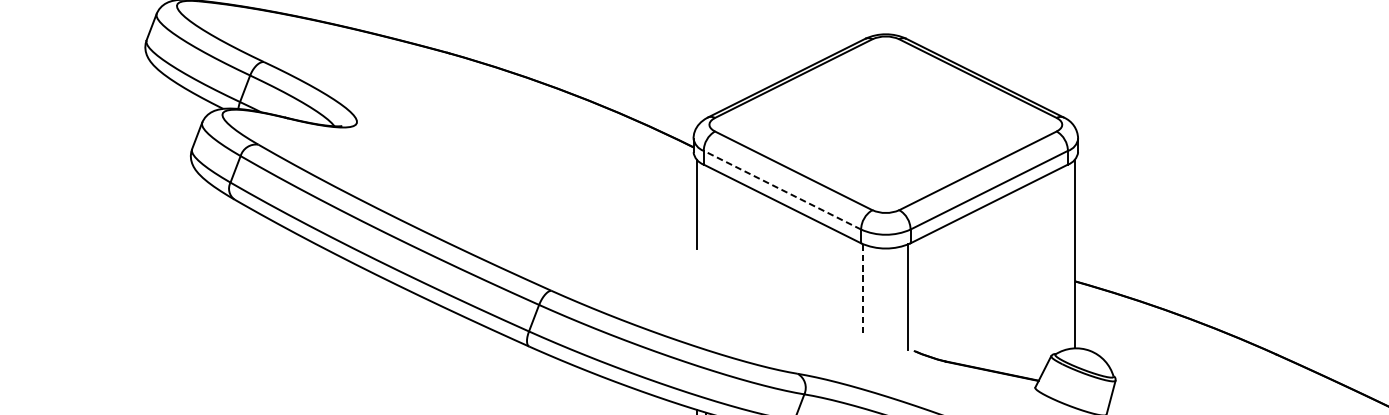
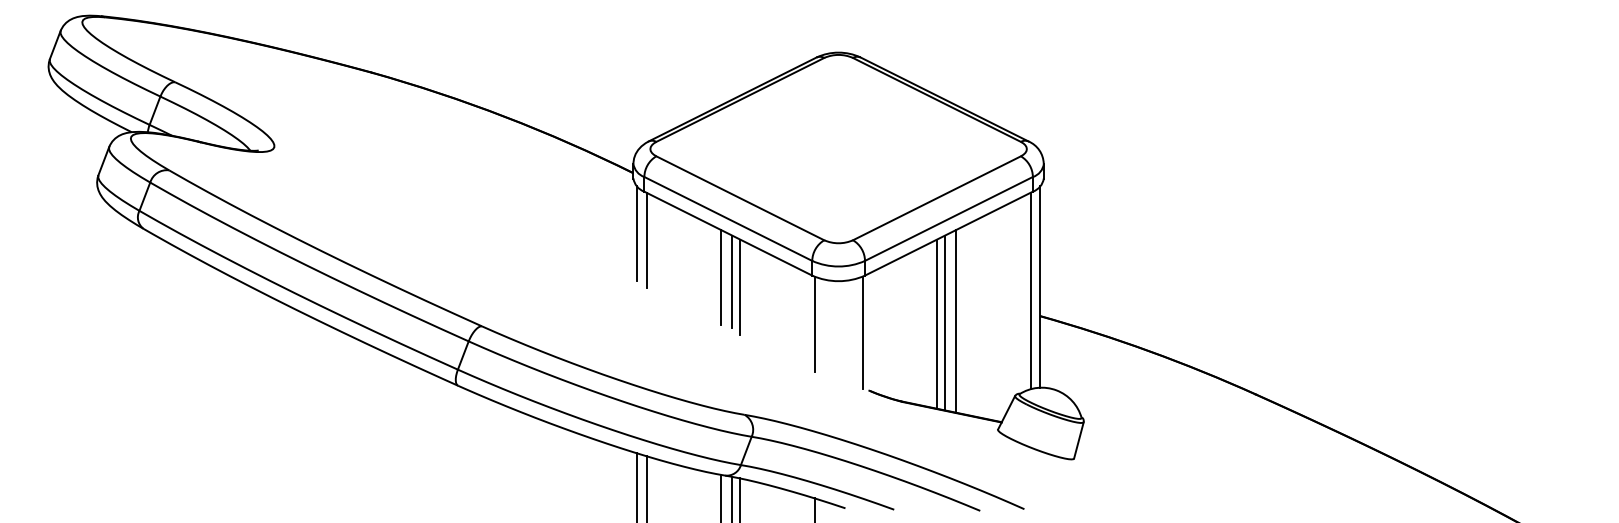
line: (782, 189) -> (728, 218), dashed -> solid
line: (705, 210) -> (646, 240), added
line: (776, 245) -> (721, 277), added
line: (786, 248) -> (732, 281), added
line: (793, 254) -> (740, 287), added
line: (1065, 257) -> (1030, 290), added
line: (996, 286) -> (956, 321), added
line: (986, 287) -> (945, 322), added
line: (977, 288) -> (936, 323), added
line: (863, 289) -> (814, 324), dashed -> solid

